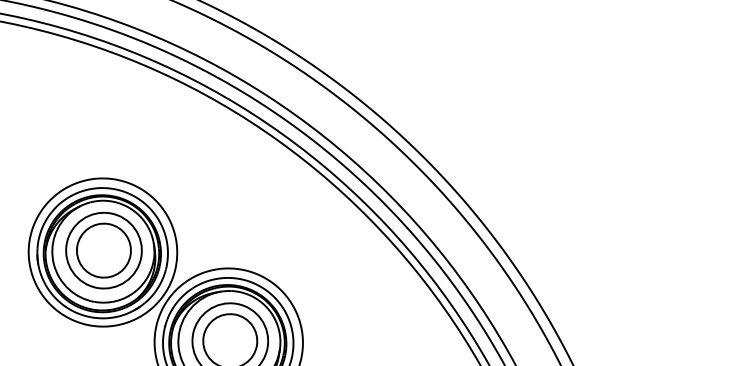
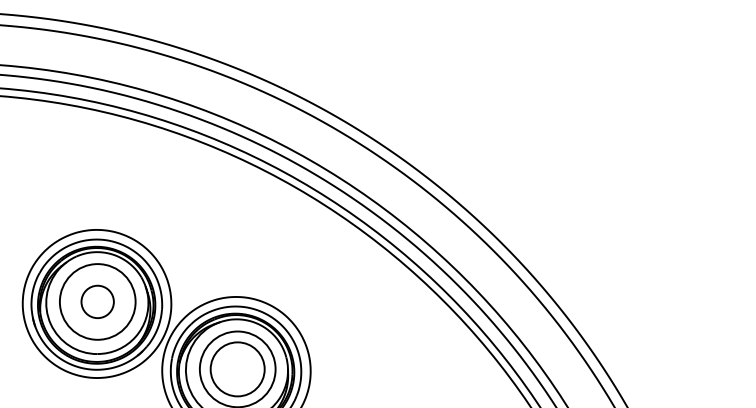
circle: (103, 250) -> (97, 301), size x0.6

